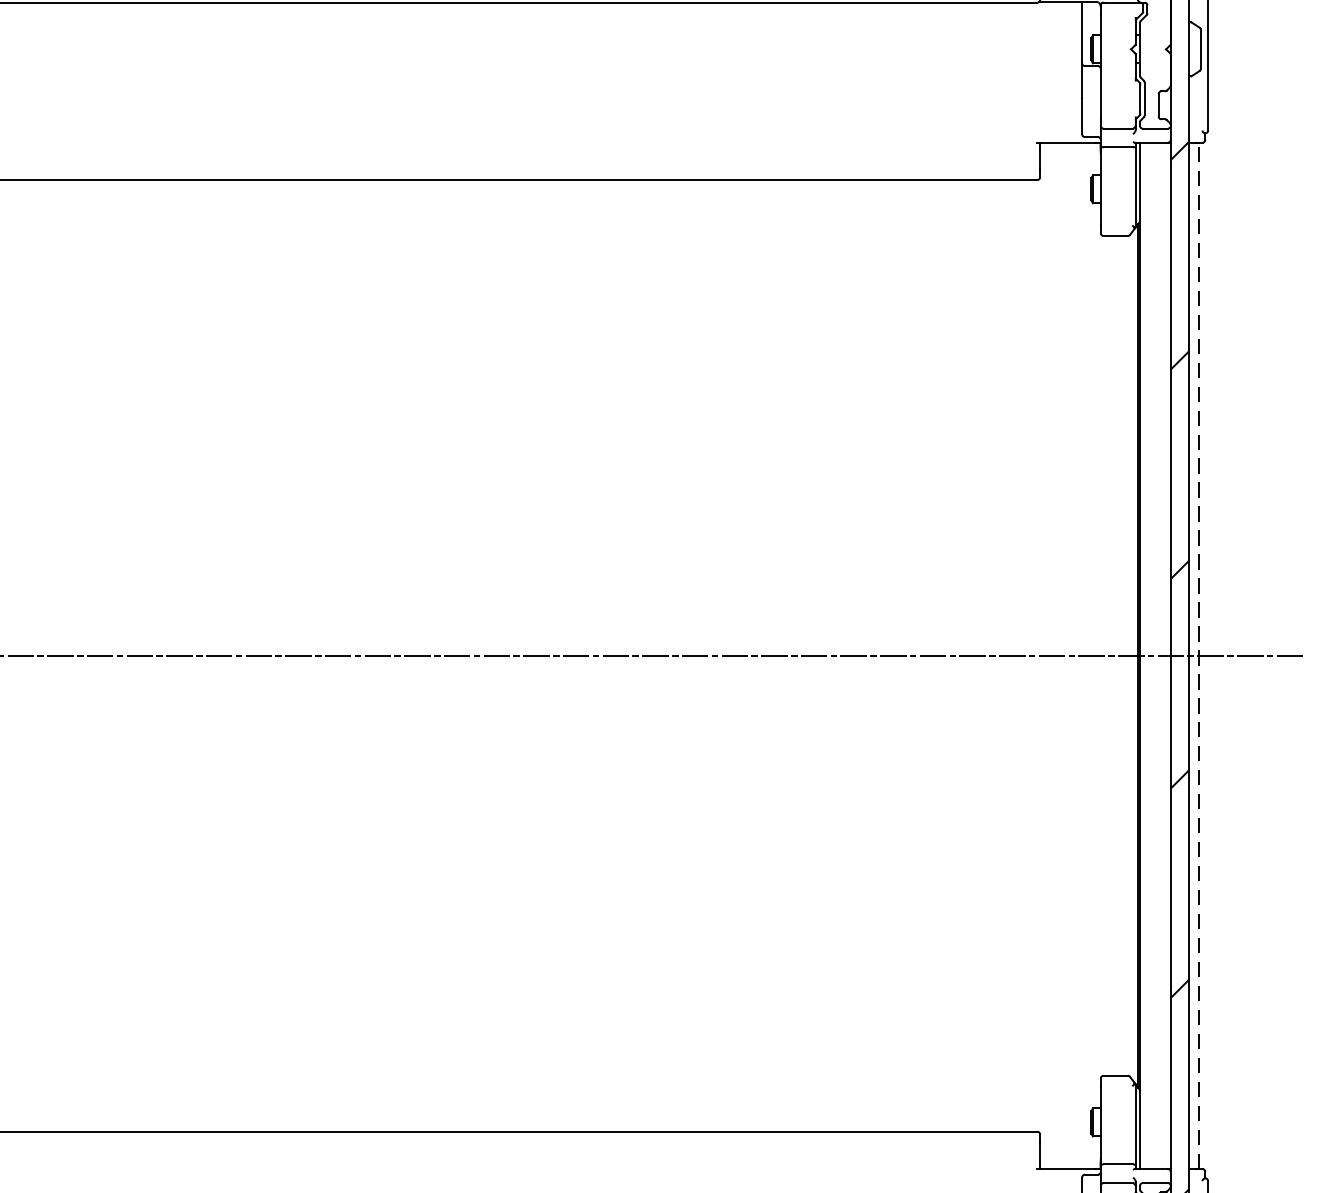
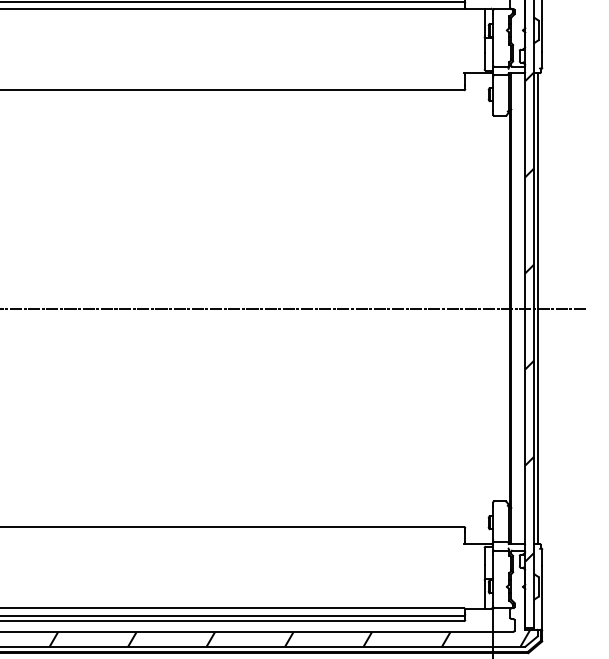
line: (1199, 655) -> (538, 308), dashed -> solid

